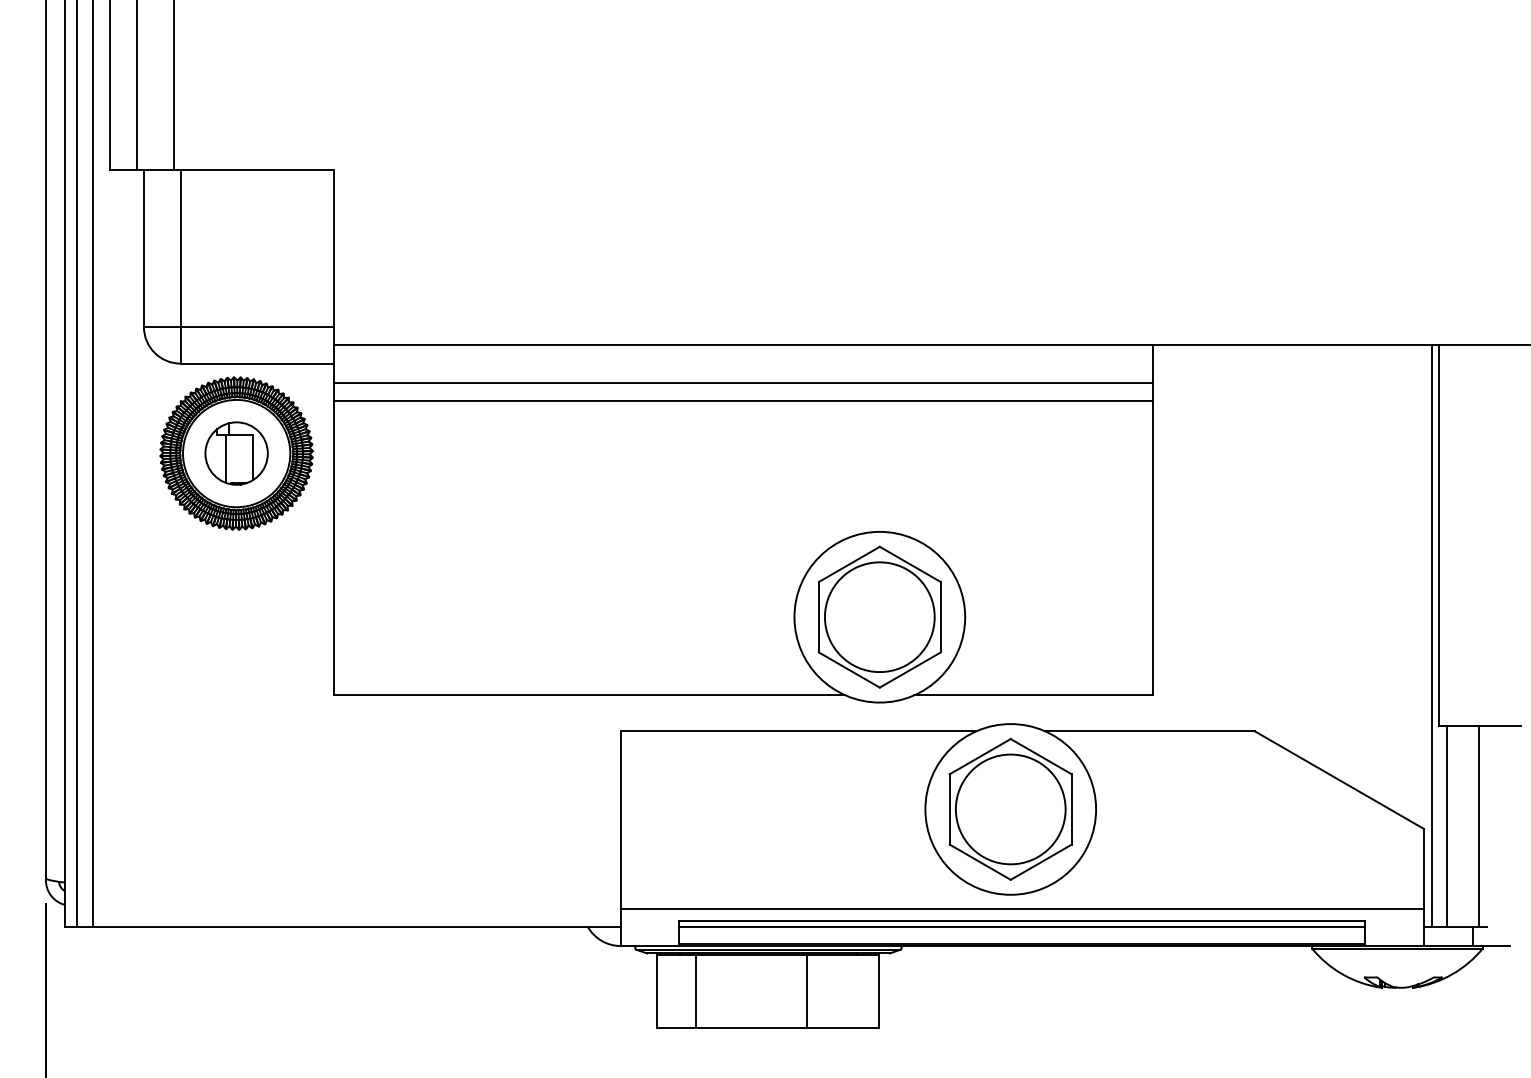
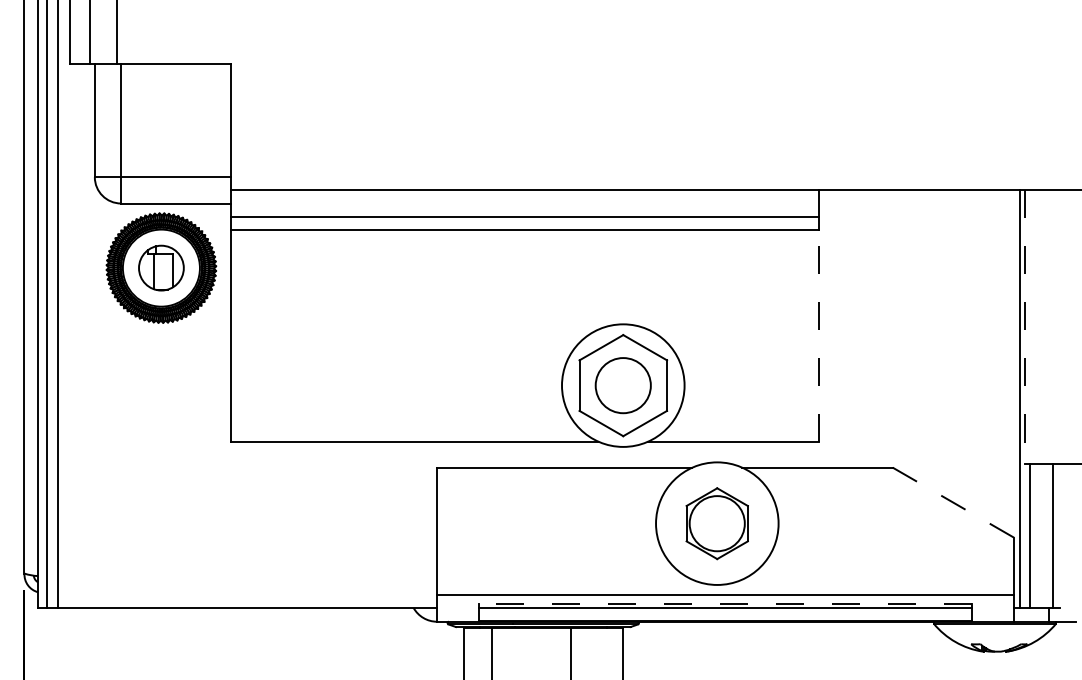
line: (1438, 535) -> (1024, 326), solid -> dashed
line: (1152, 547) -> (819, 335), solid -> dashed
circle: (879, 617) -> (623, 385), size x0.7
line: (1339, 780) -> (953, 502), solid -> dashed
part: (1010, 809) -> (717, 523), size x0.7
line: (1021, 920) -> (725, 603), solid -> dashed

